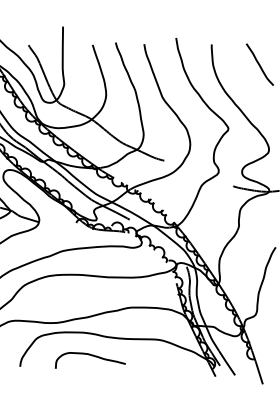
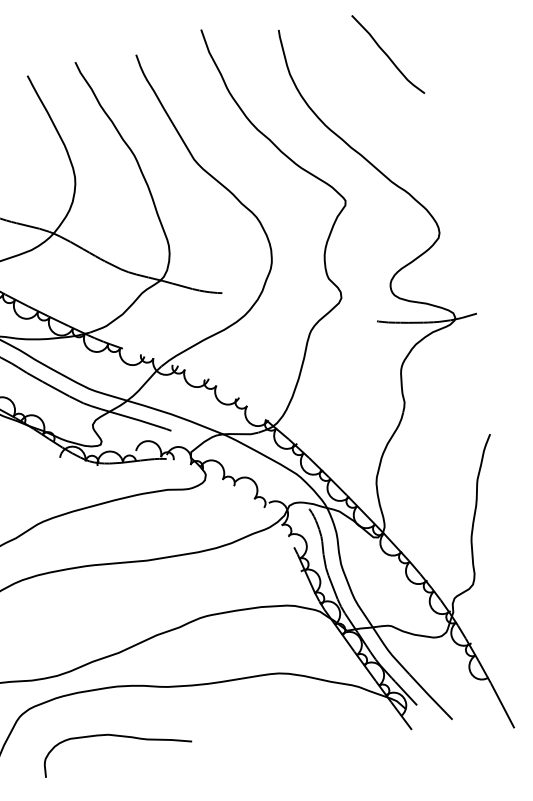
curve: (91, 356) -> (116, 738), moved

